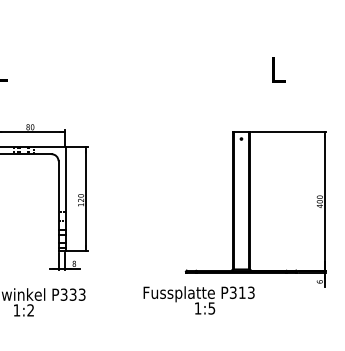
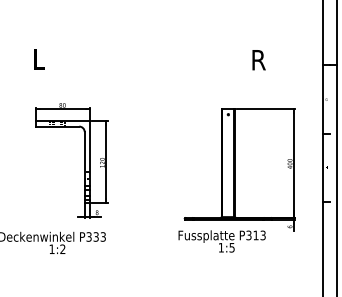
text: (279, 70) -> (258, 60), L -> R
text: (198, 300) -> (221, 241), moved

